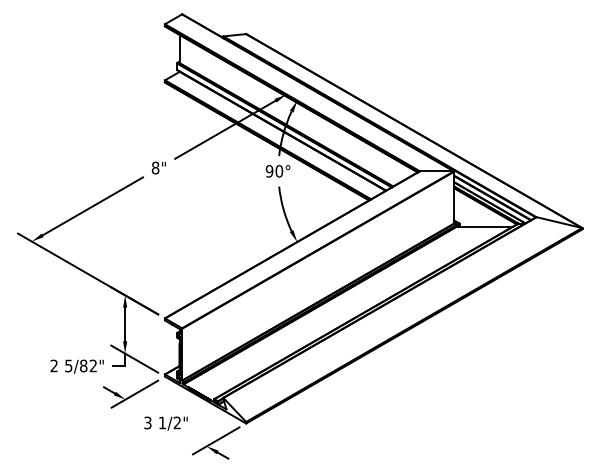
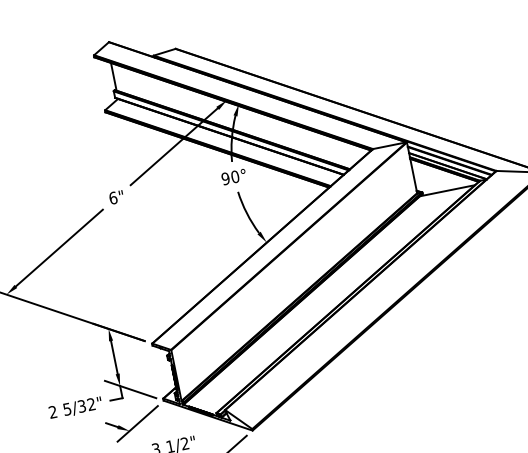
text: (155, 167) -> (113, 197), 8" -> 6"
text: (83, 365) -> (81, 405), 5/82" -> 5/32"

